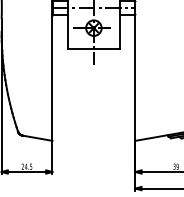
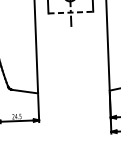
line: (93, 48) -> (70, 12), solid -> dashed

